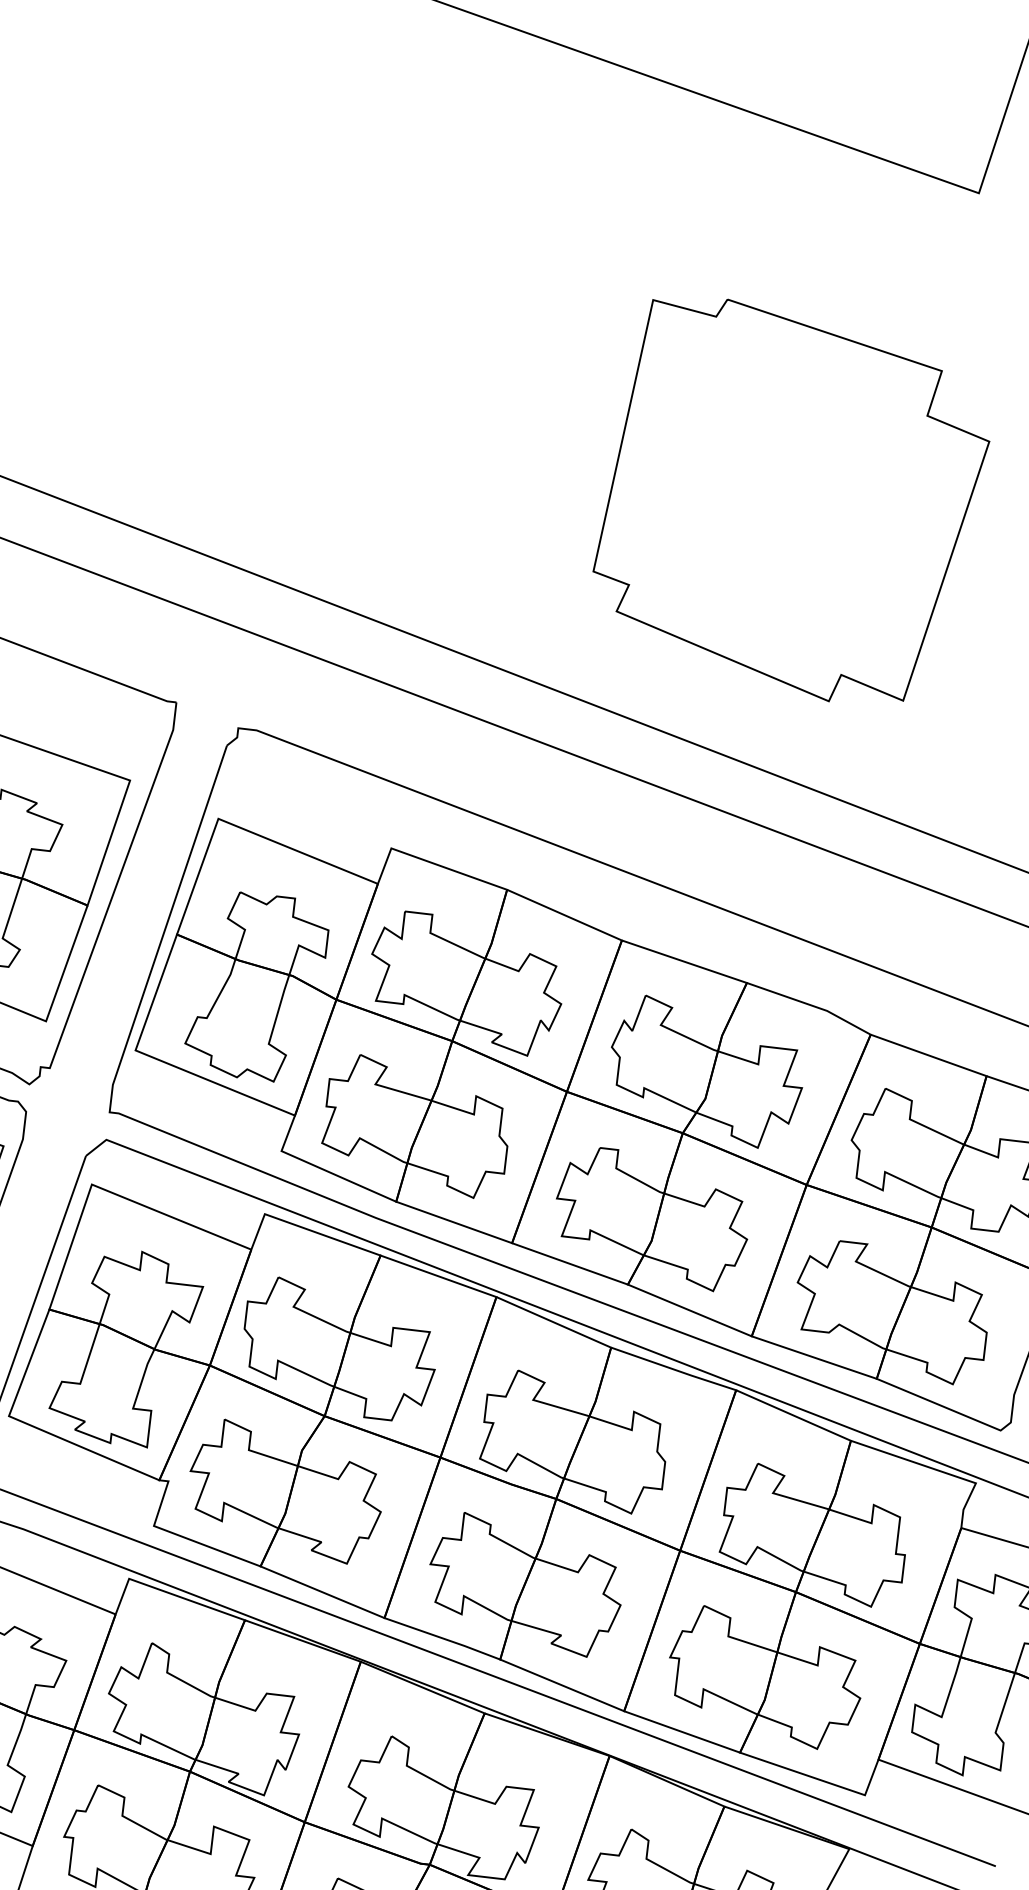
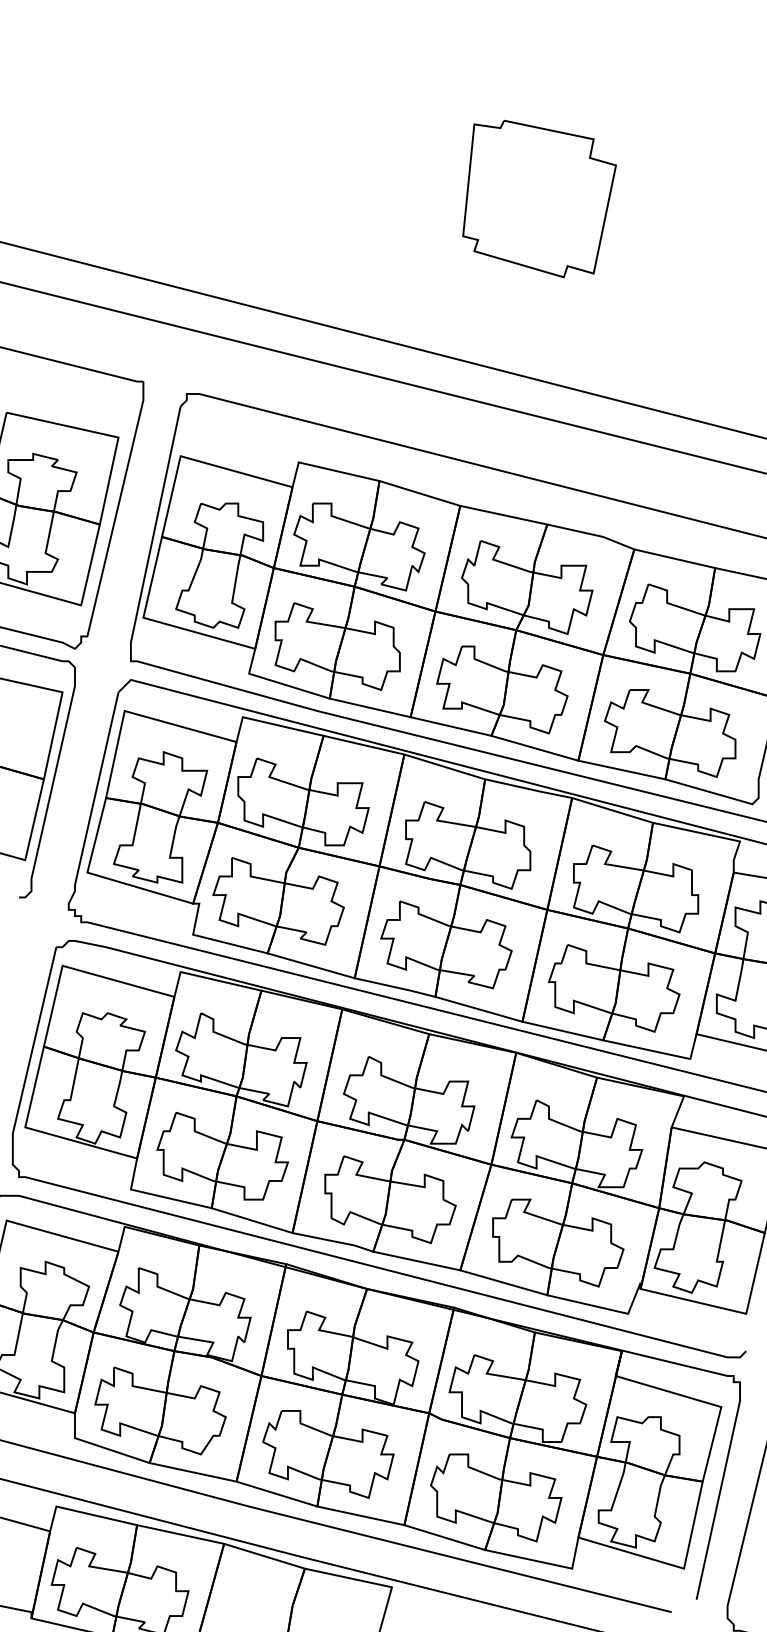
part: (791, 501) -> (539, 198), size x0.6

